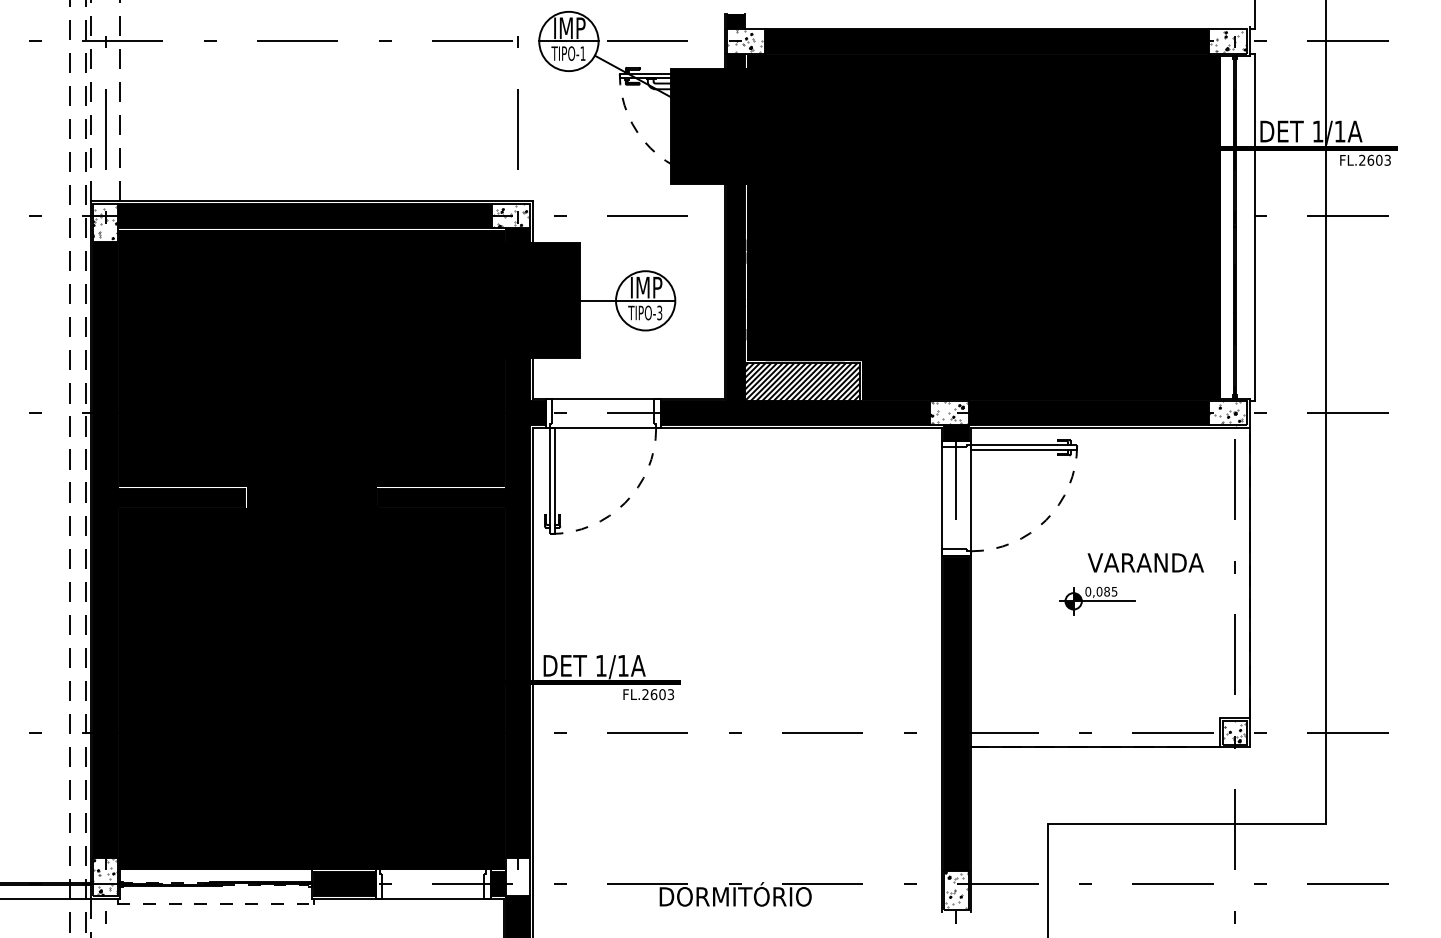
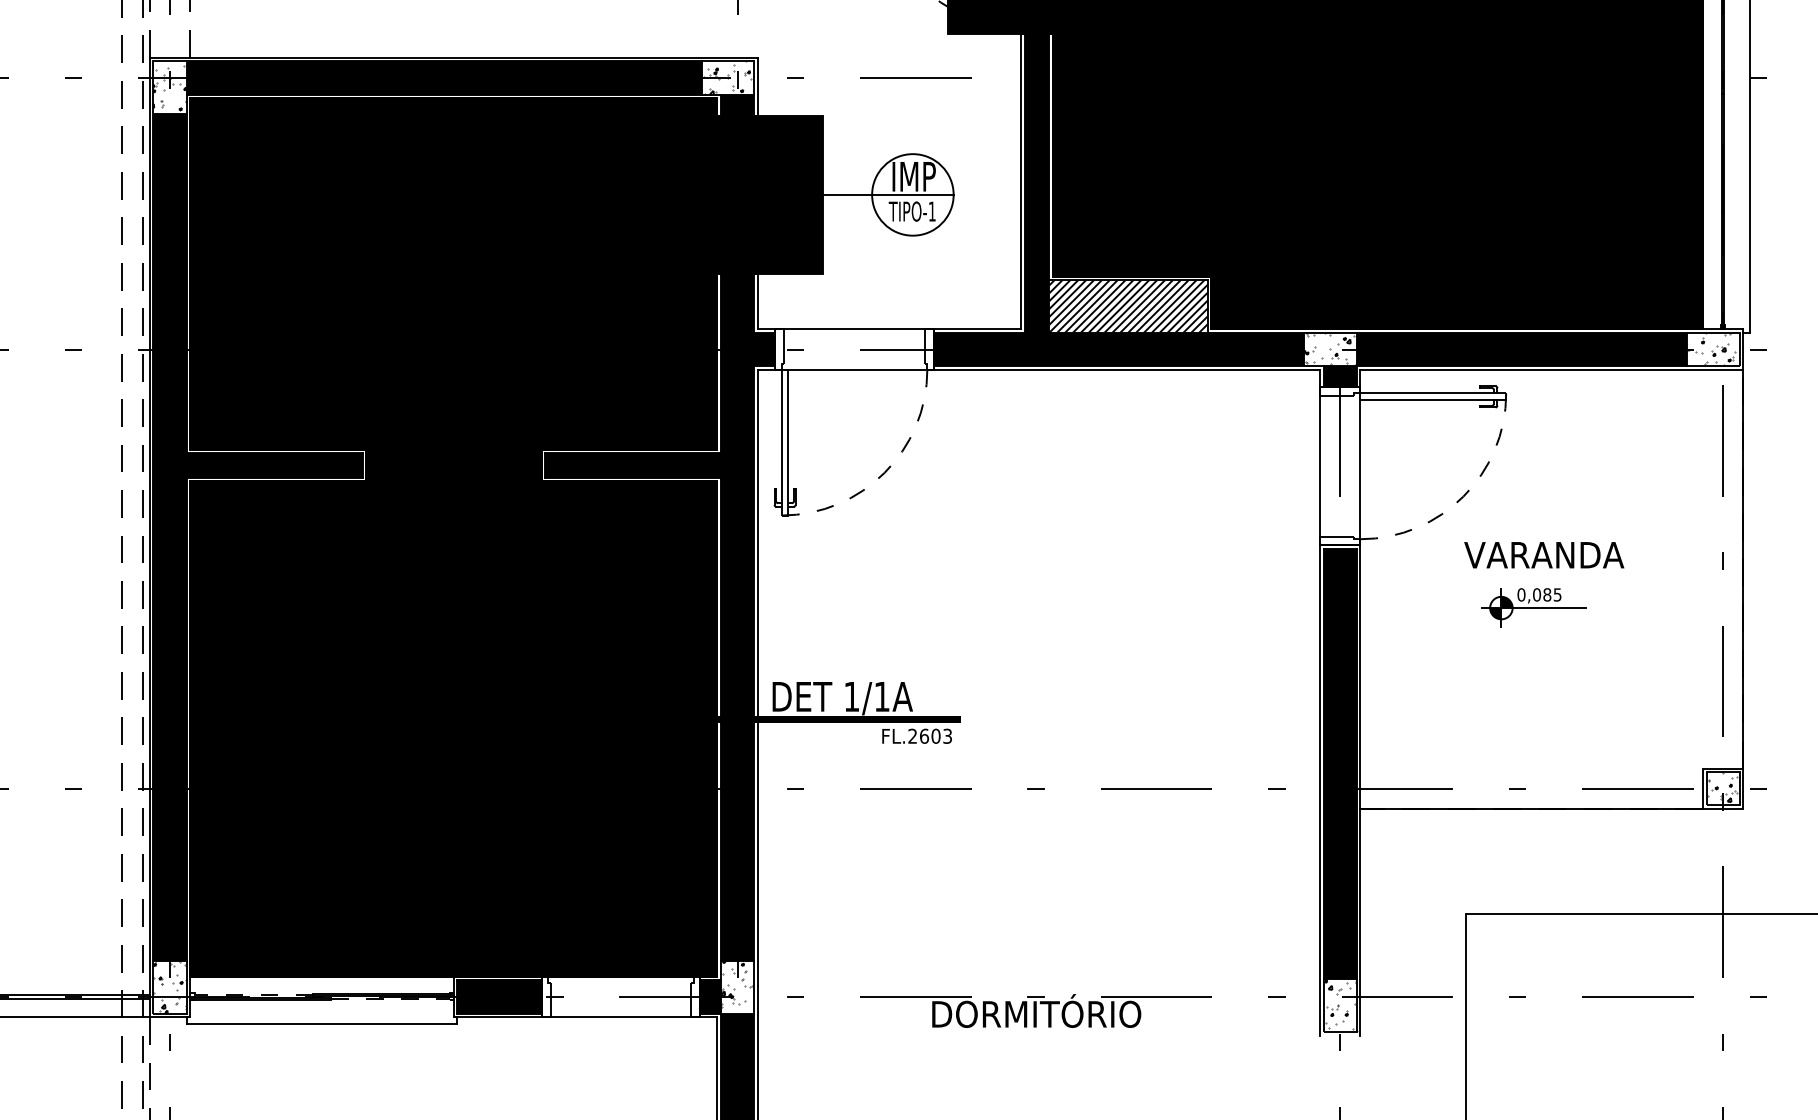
text: (659, 312) -> (931, 210), TIPO-3 -> TIPO-1
text: (1145, 562) -> (1543, 554), moved
hatch: (517, 874) -> (736, 983), added
line: (216, 903) -> (322, 1023), dashed -> solid

